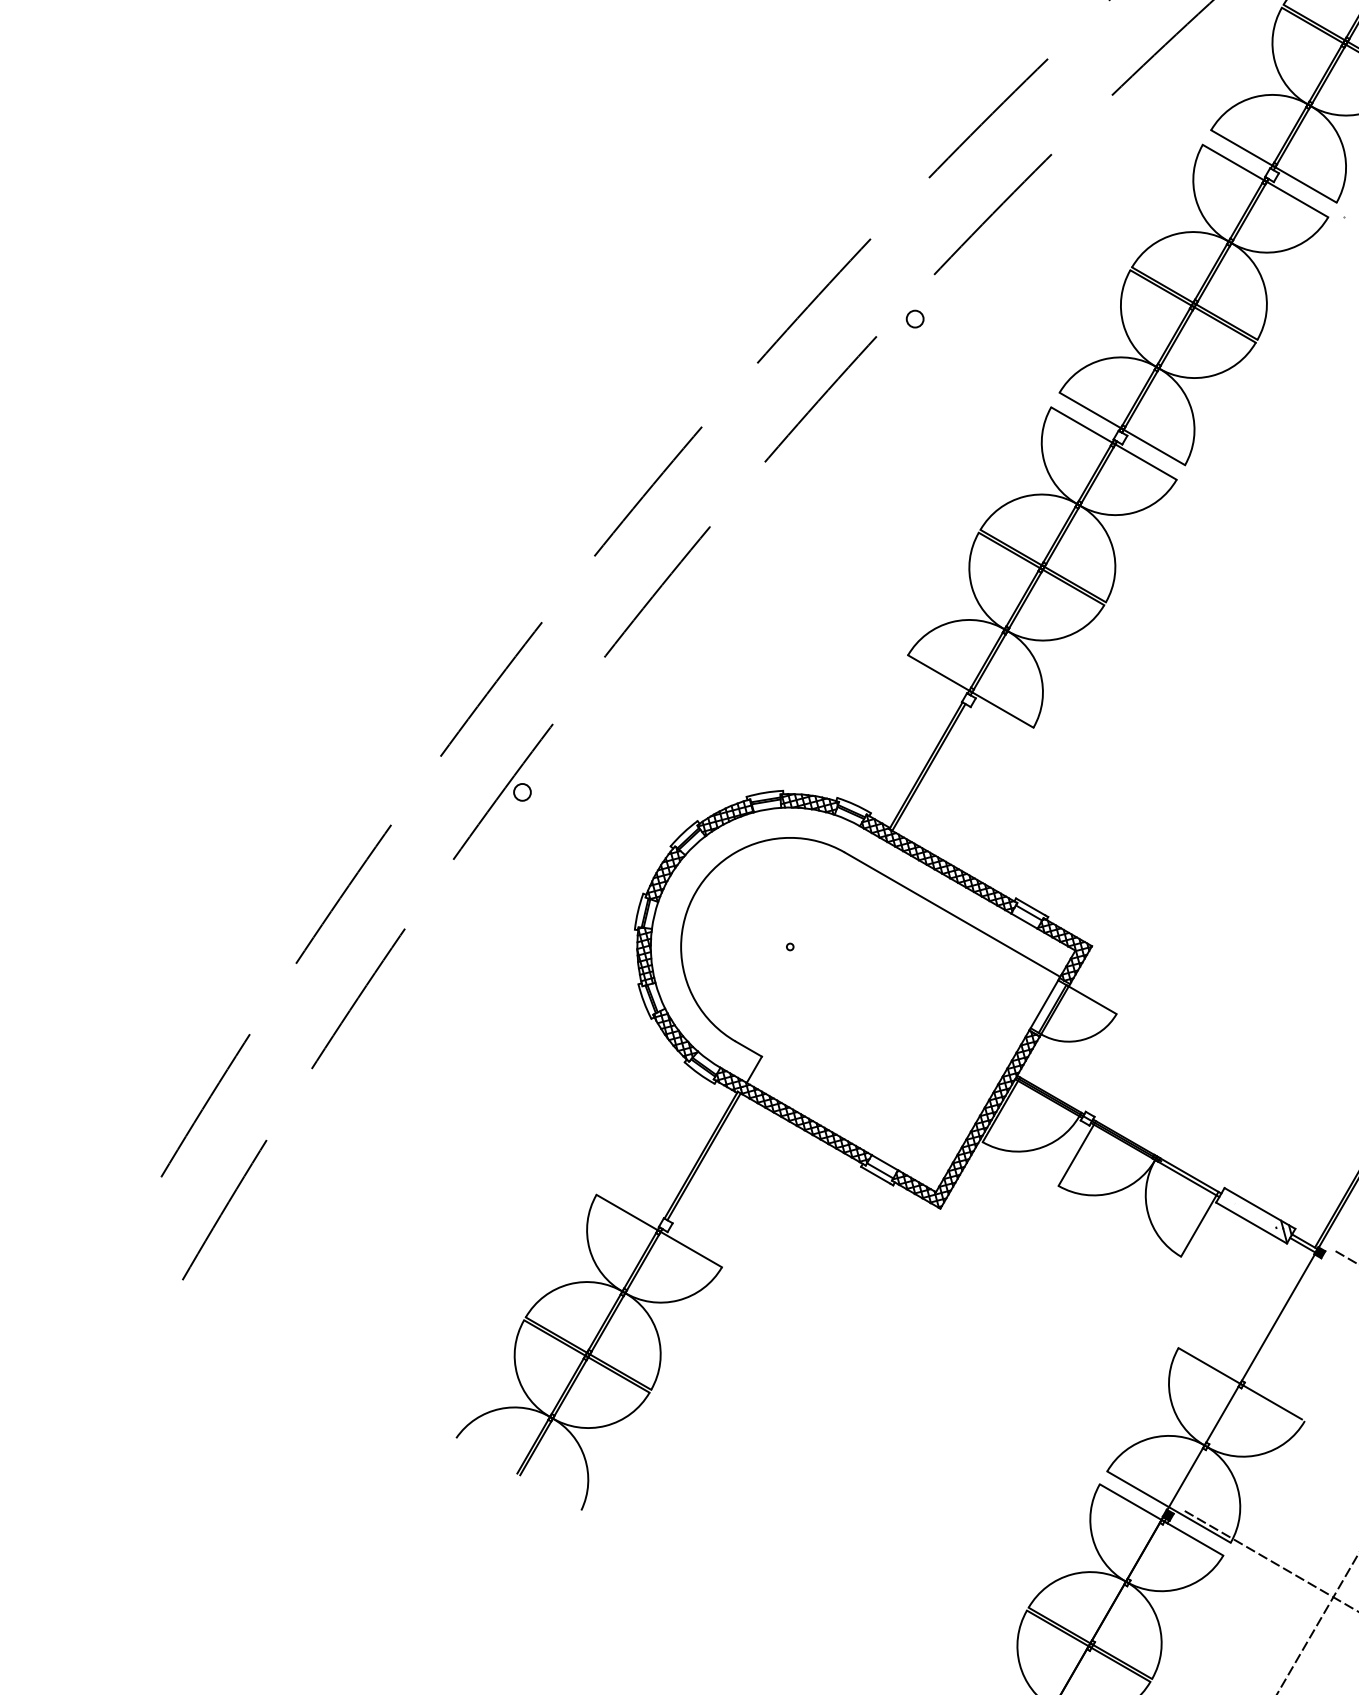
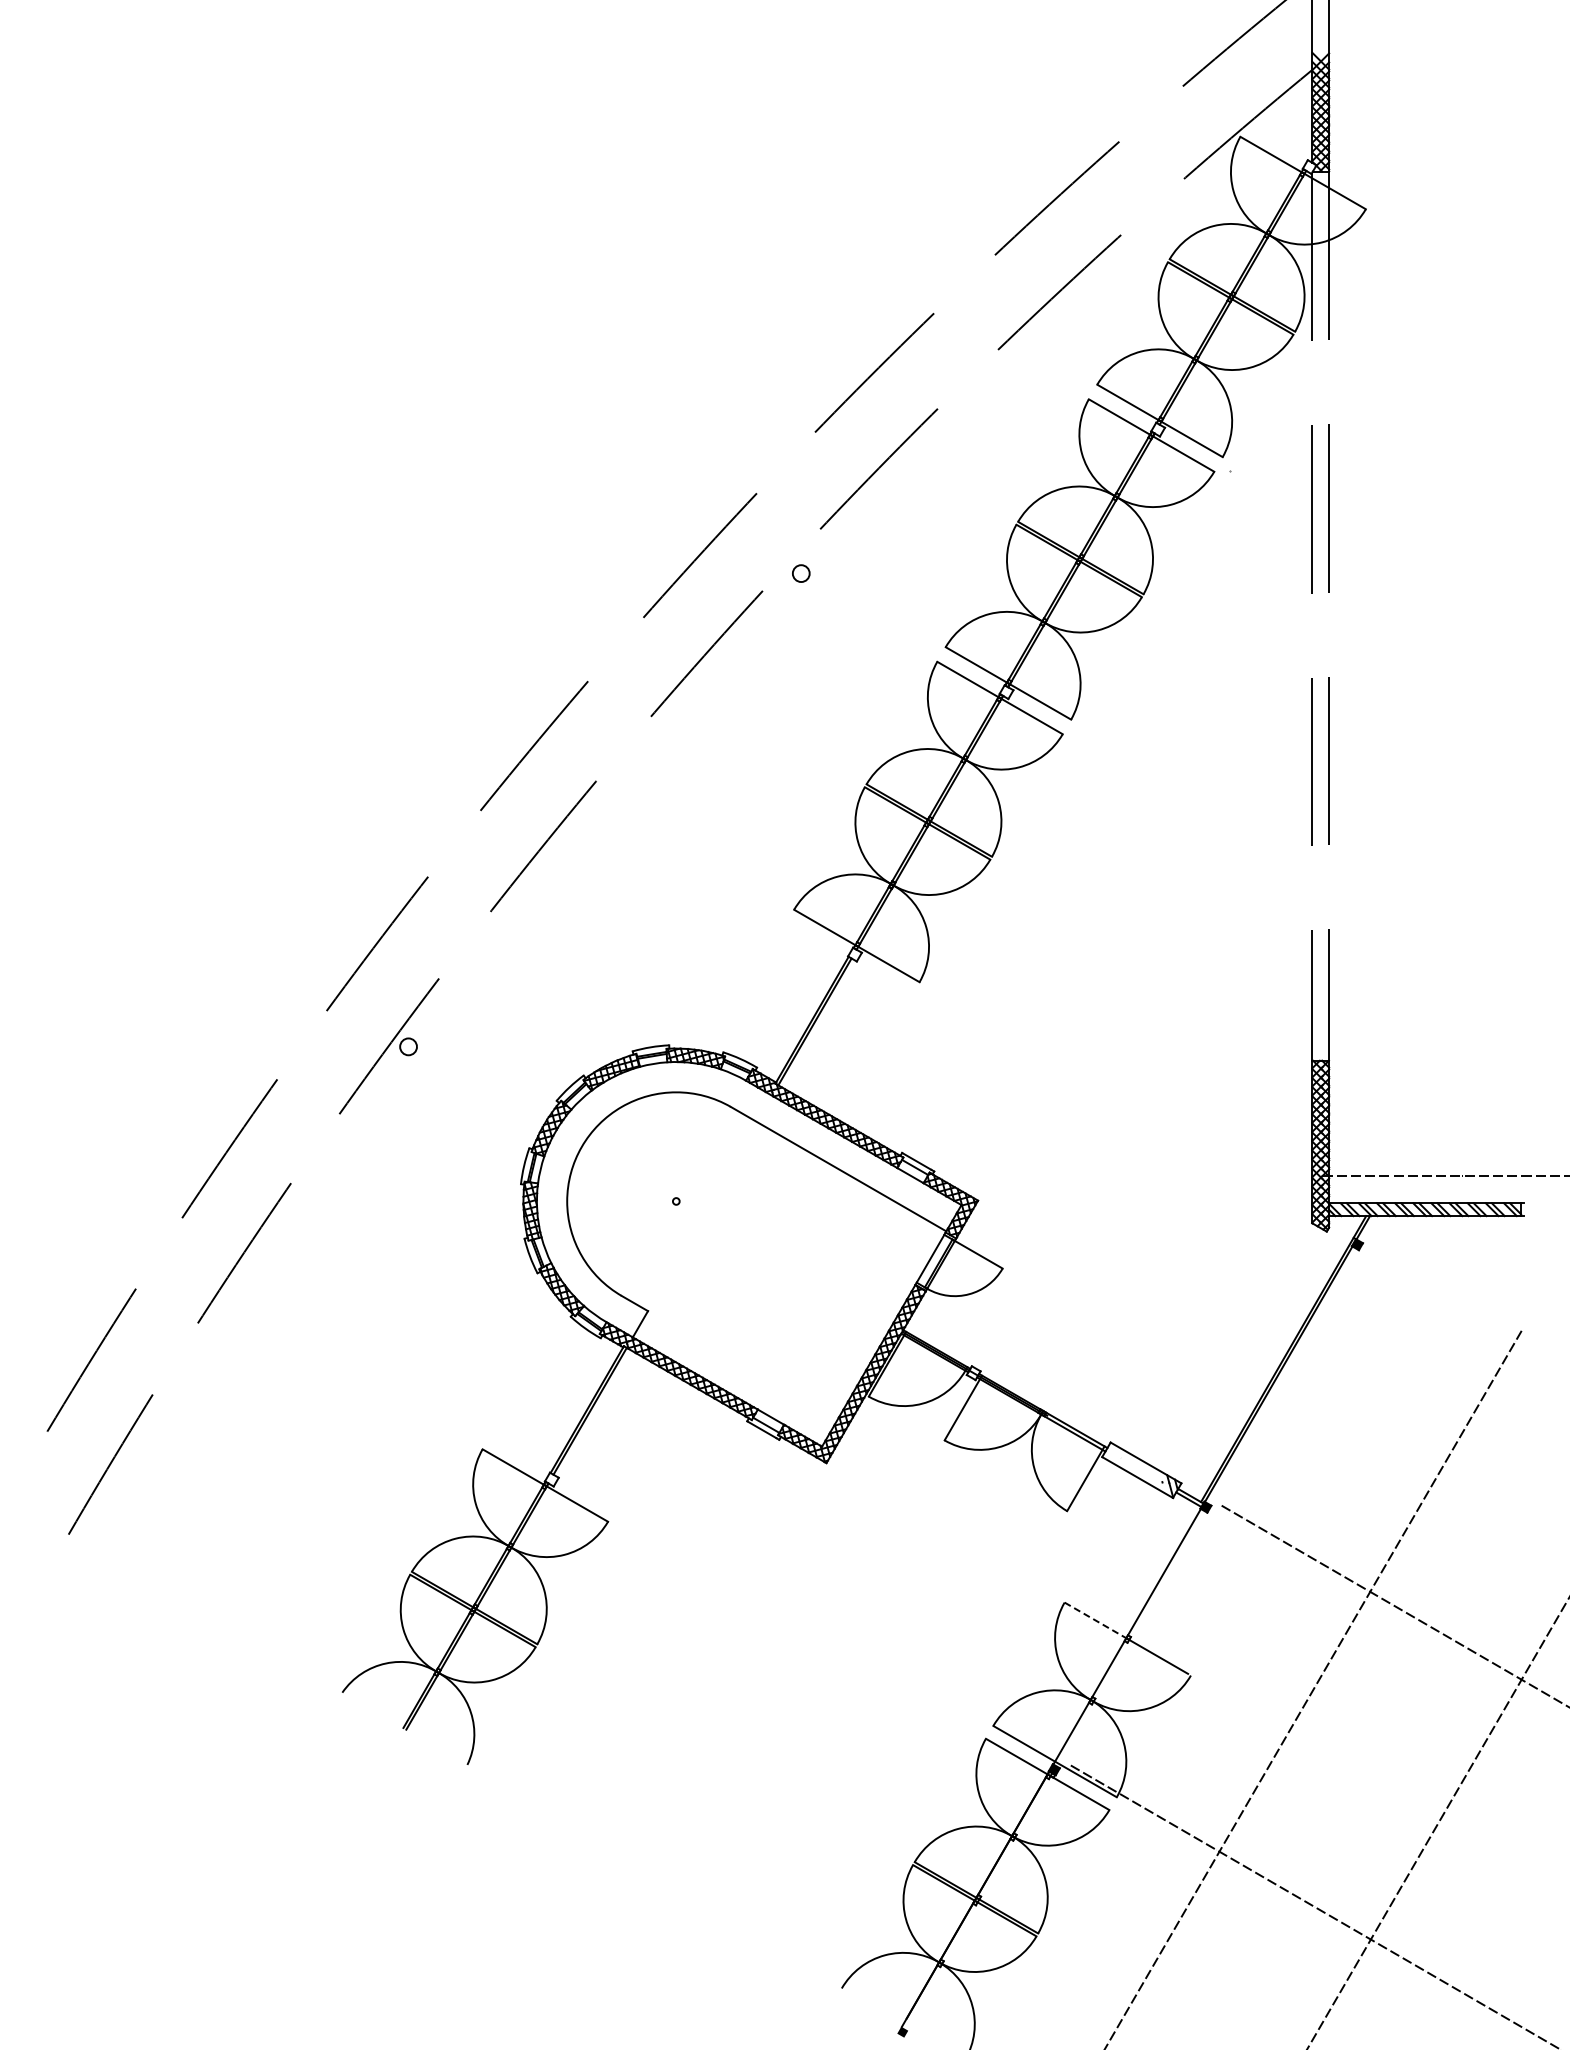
line: (1209, 1366) -> (1095, 1620), solid -> dashed

